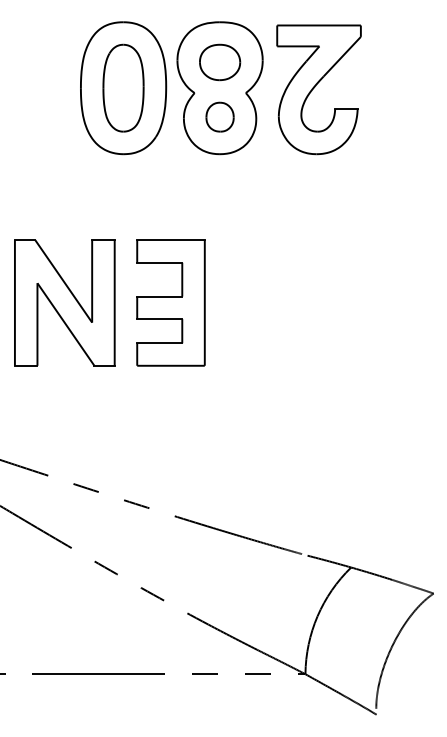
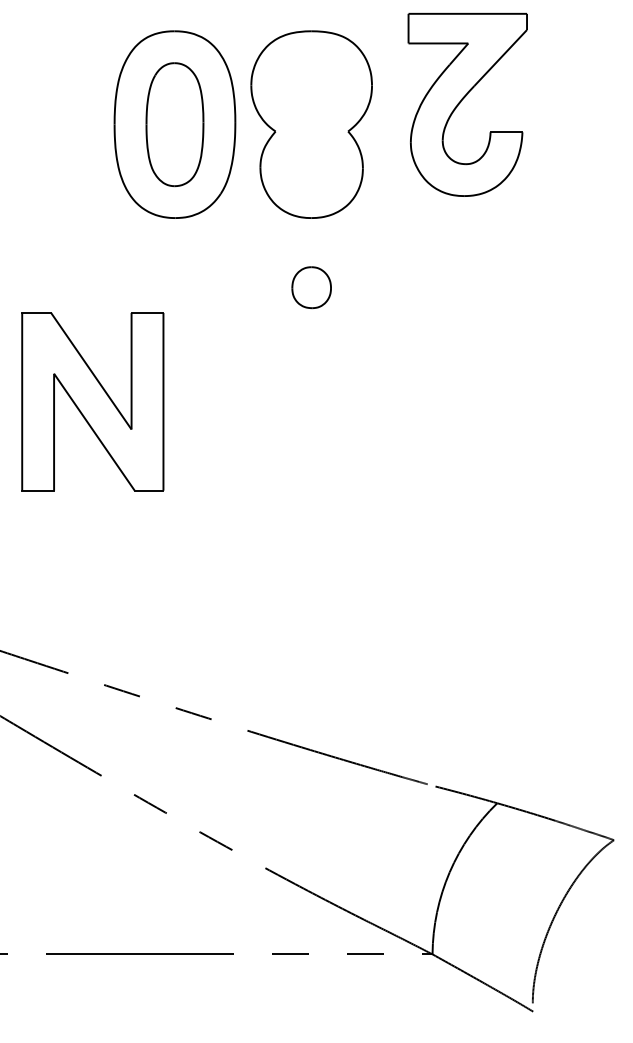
part: (219, 62) -> (311, 88), removed
part: (314, 88) -> (461, 102), moved
part: (219, 117) -> (311, 287), moved
part: (64, 302) -> (92, 401), moved
part: (170, 302) -> (241, 428), removed

